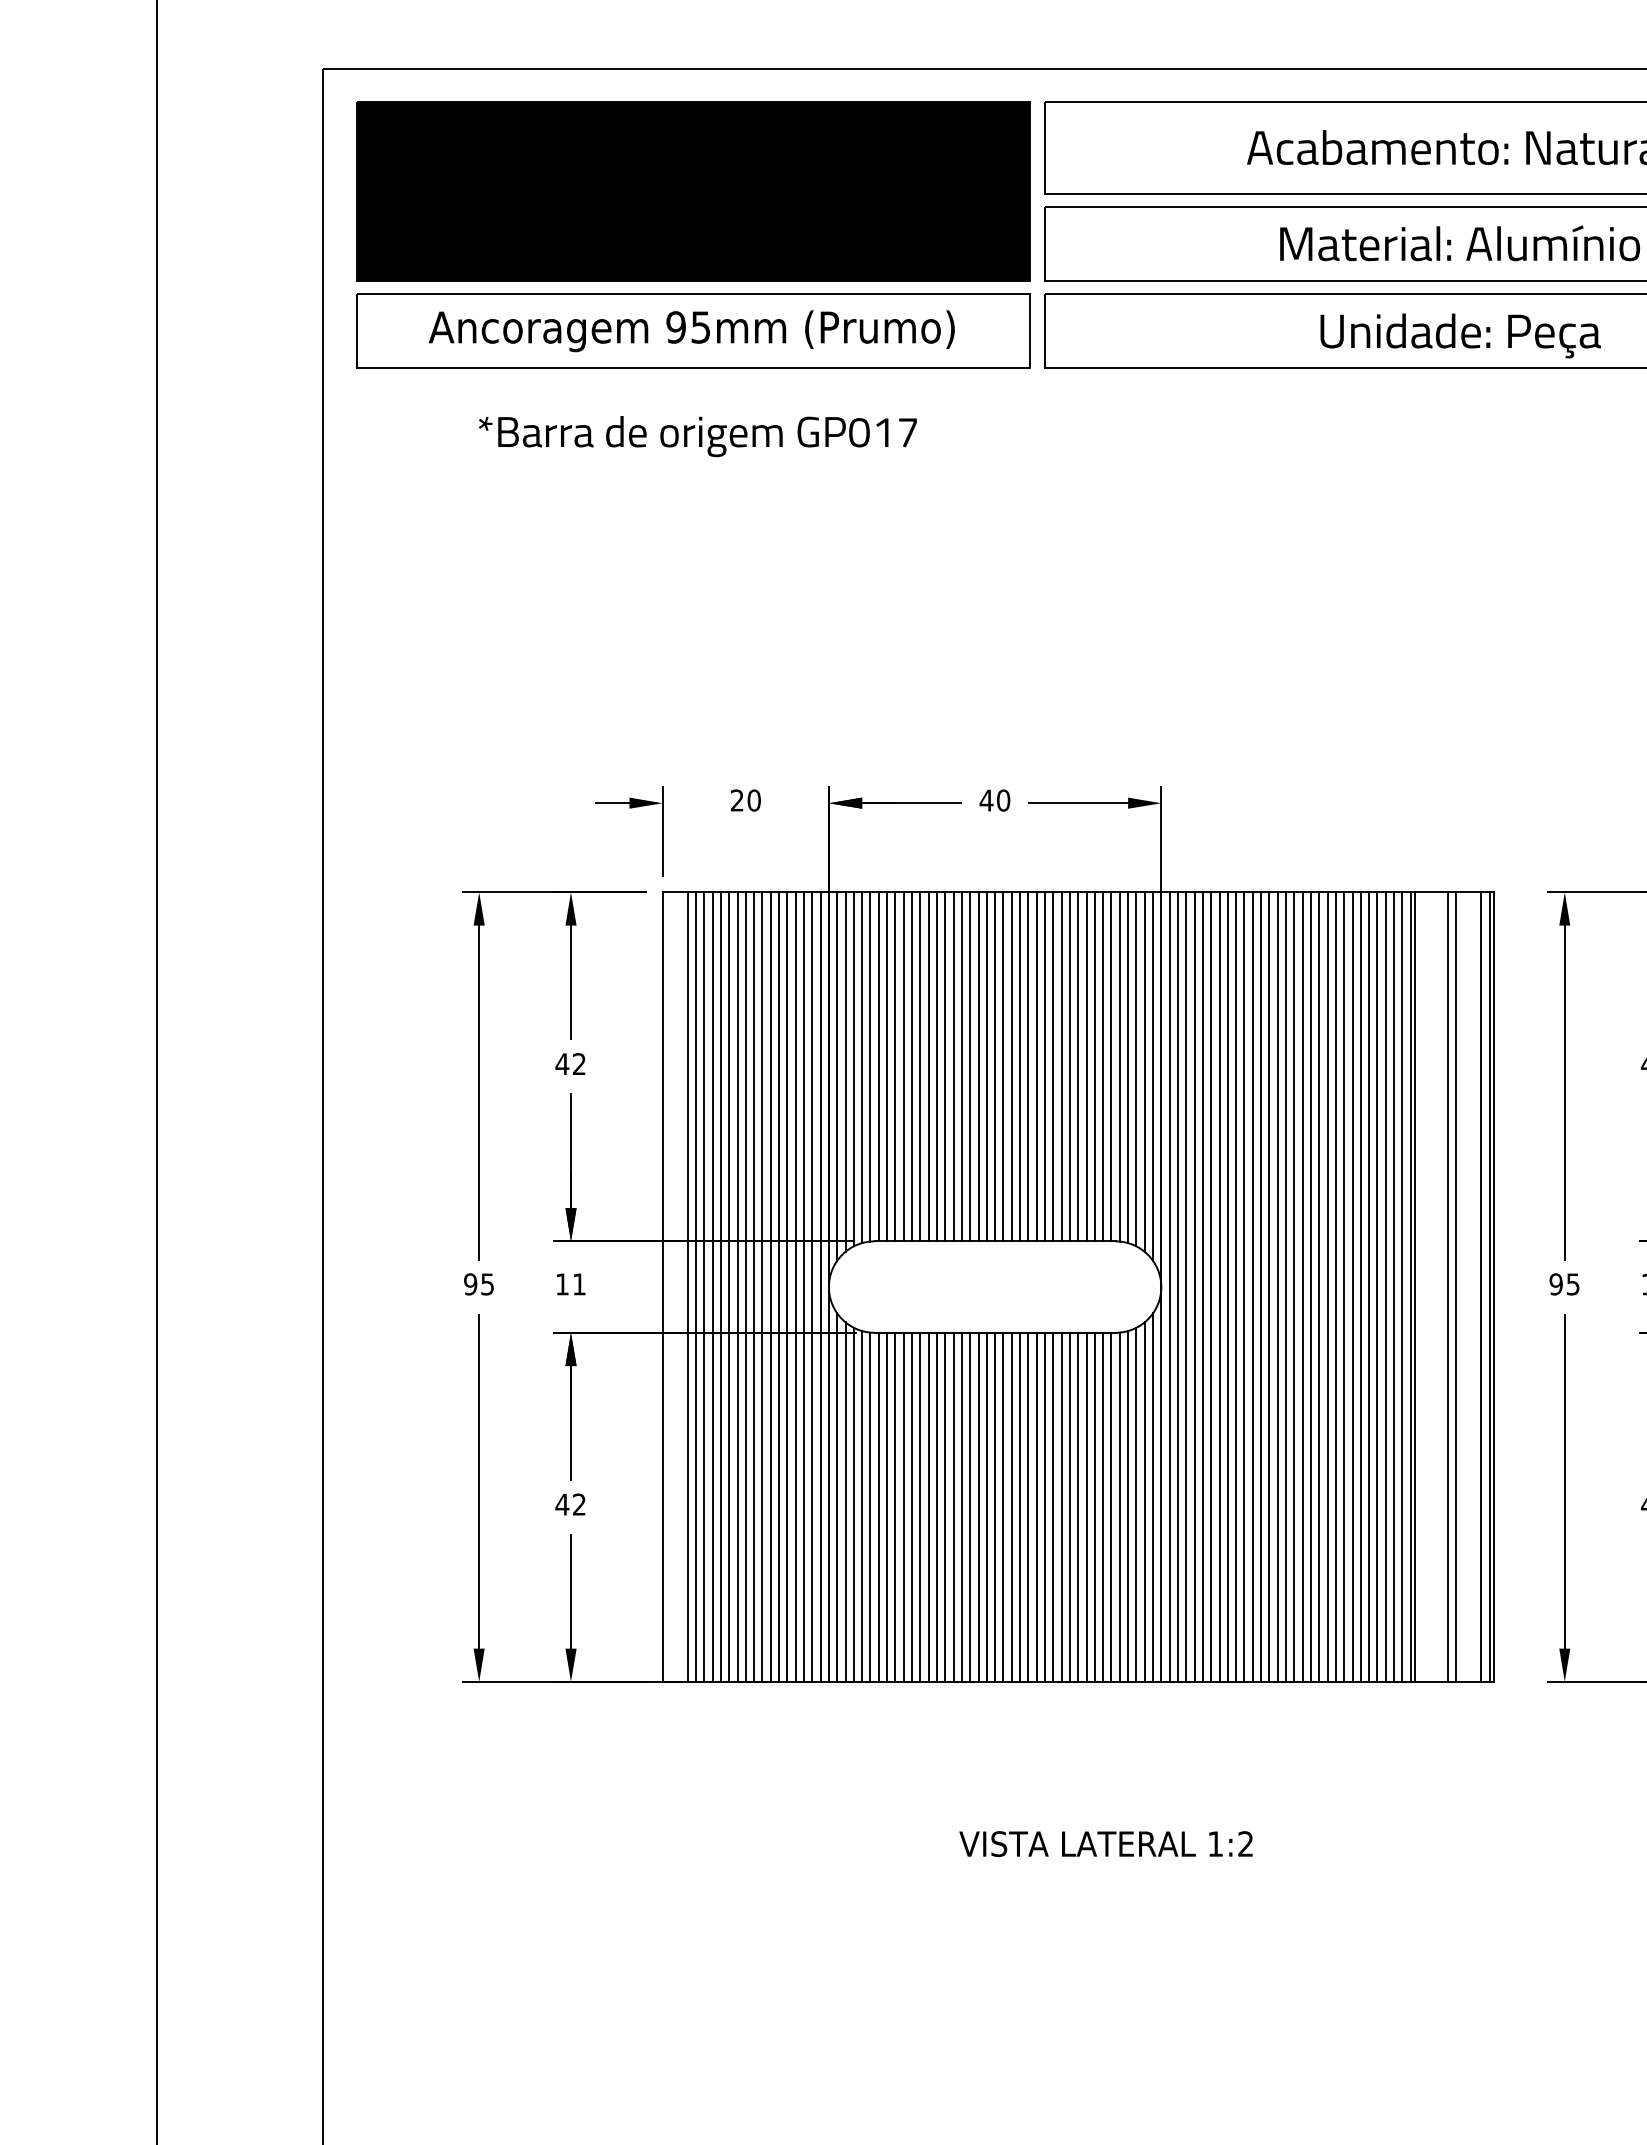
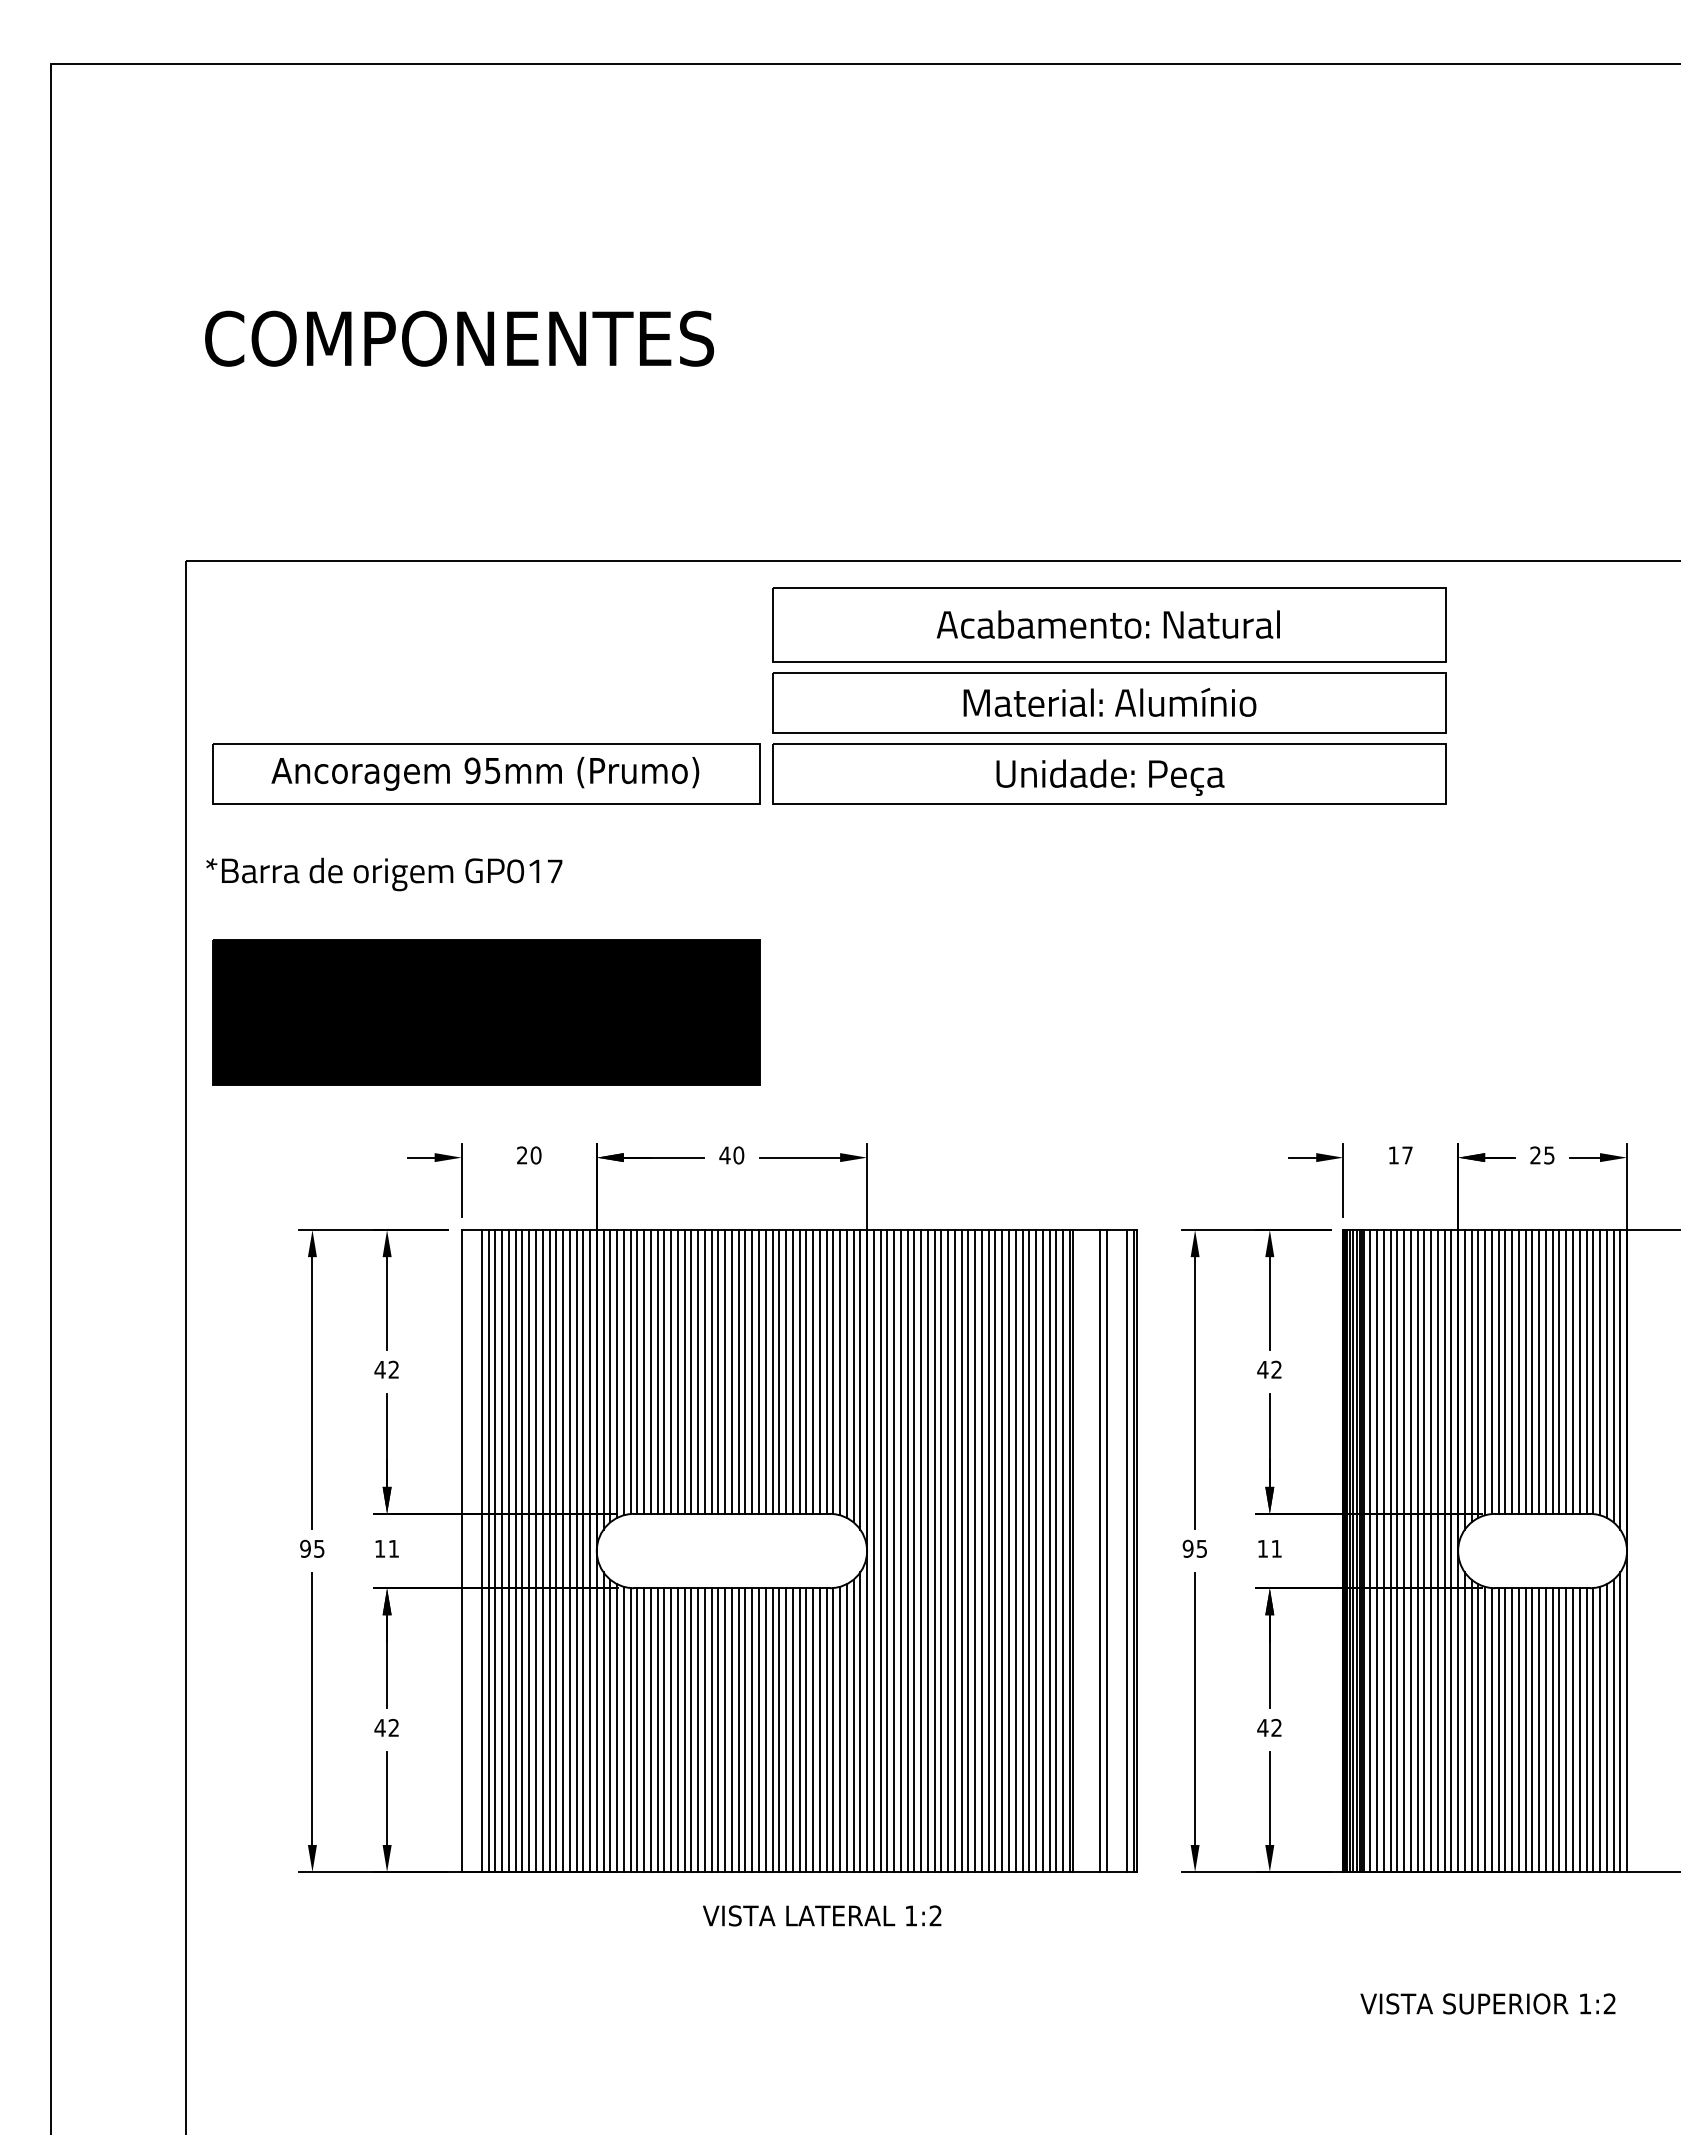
part: (693, 191) -> (486, 1012), moved
text: (698, 436) -> (384, 874), moved
text: (1106, 1843) -> (822, 1915), moved

